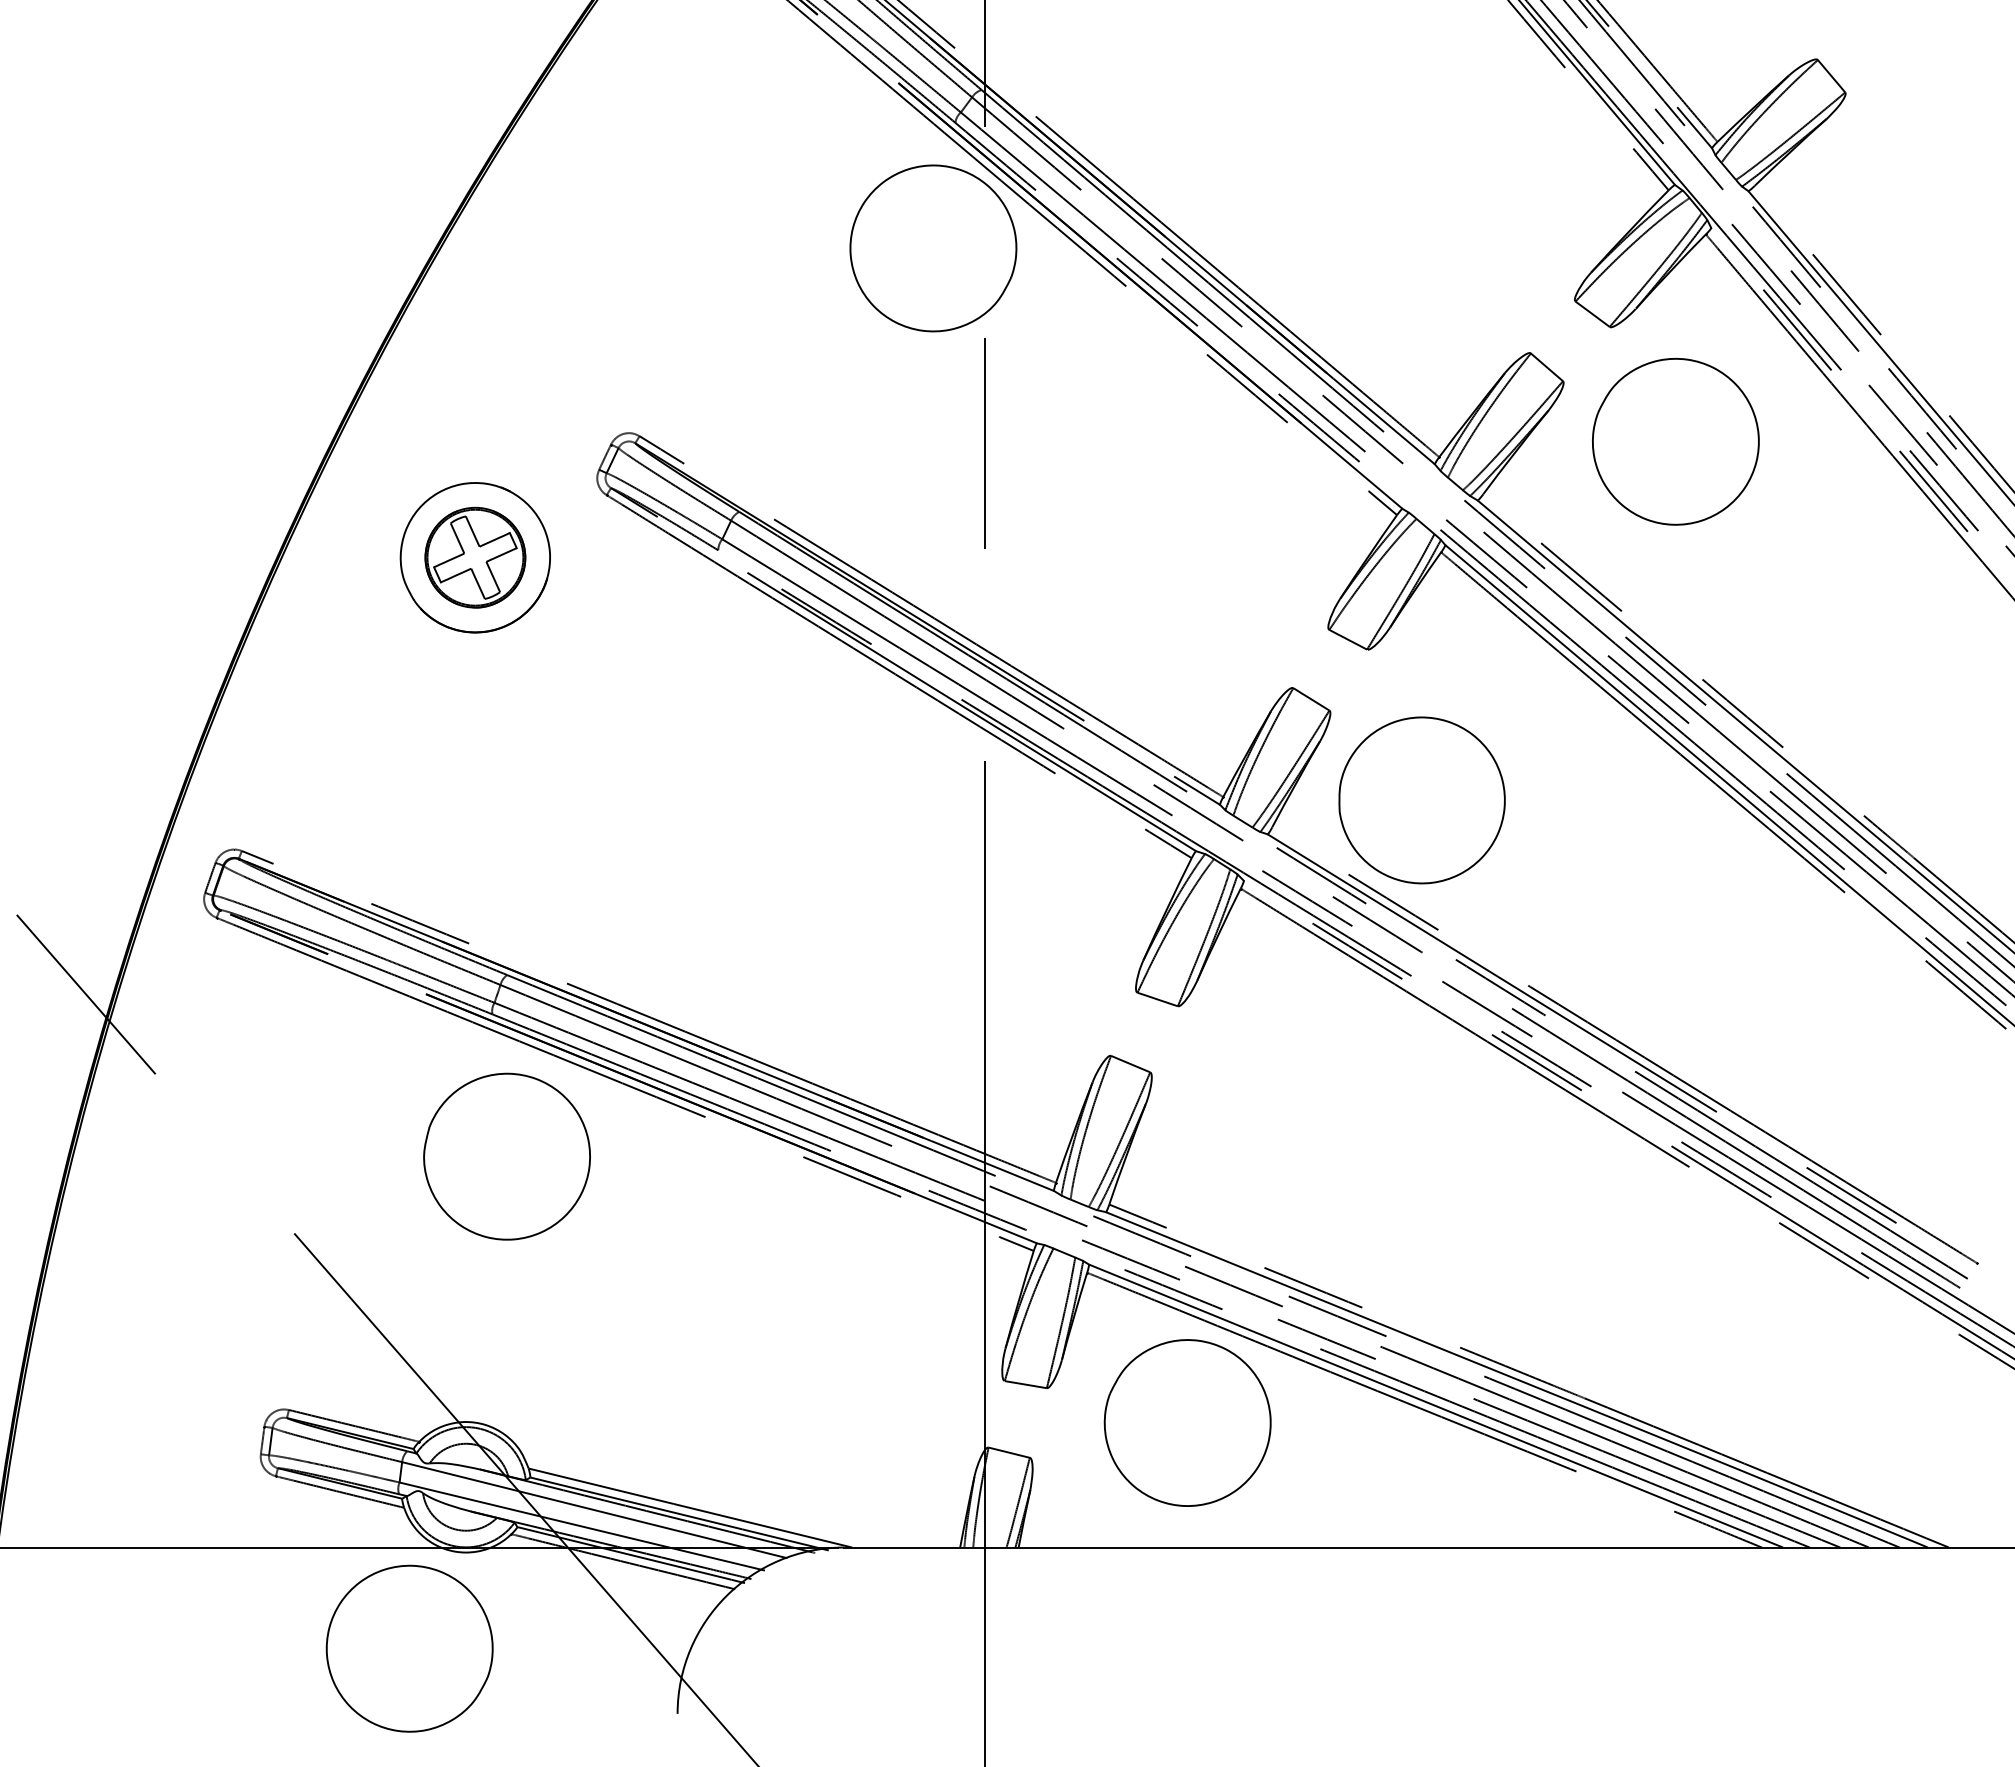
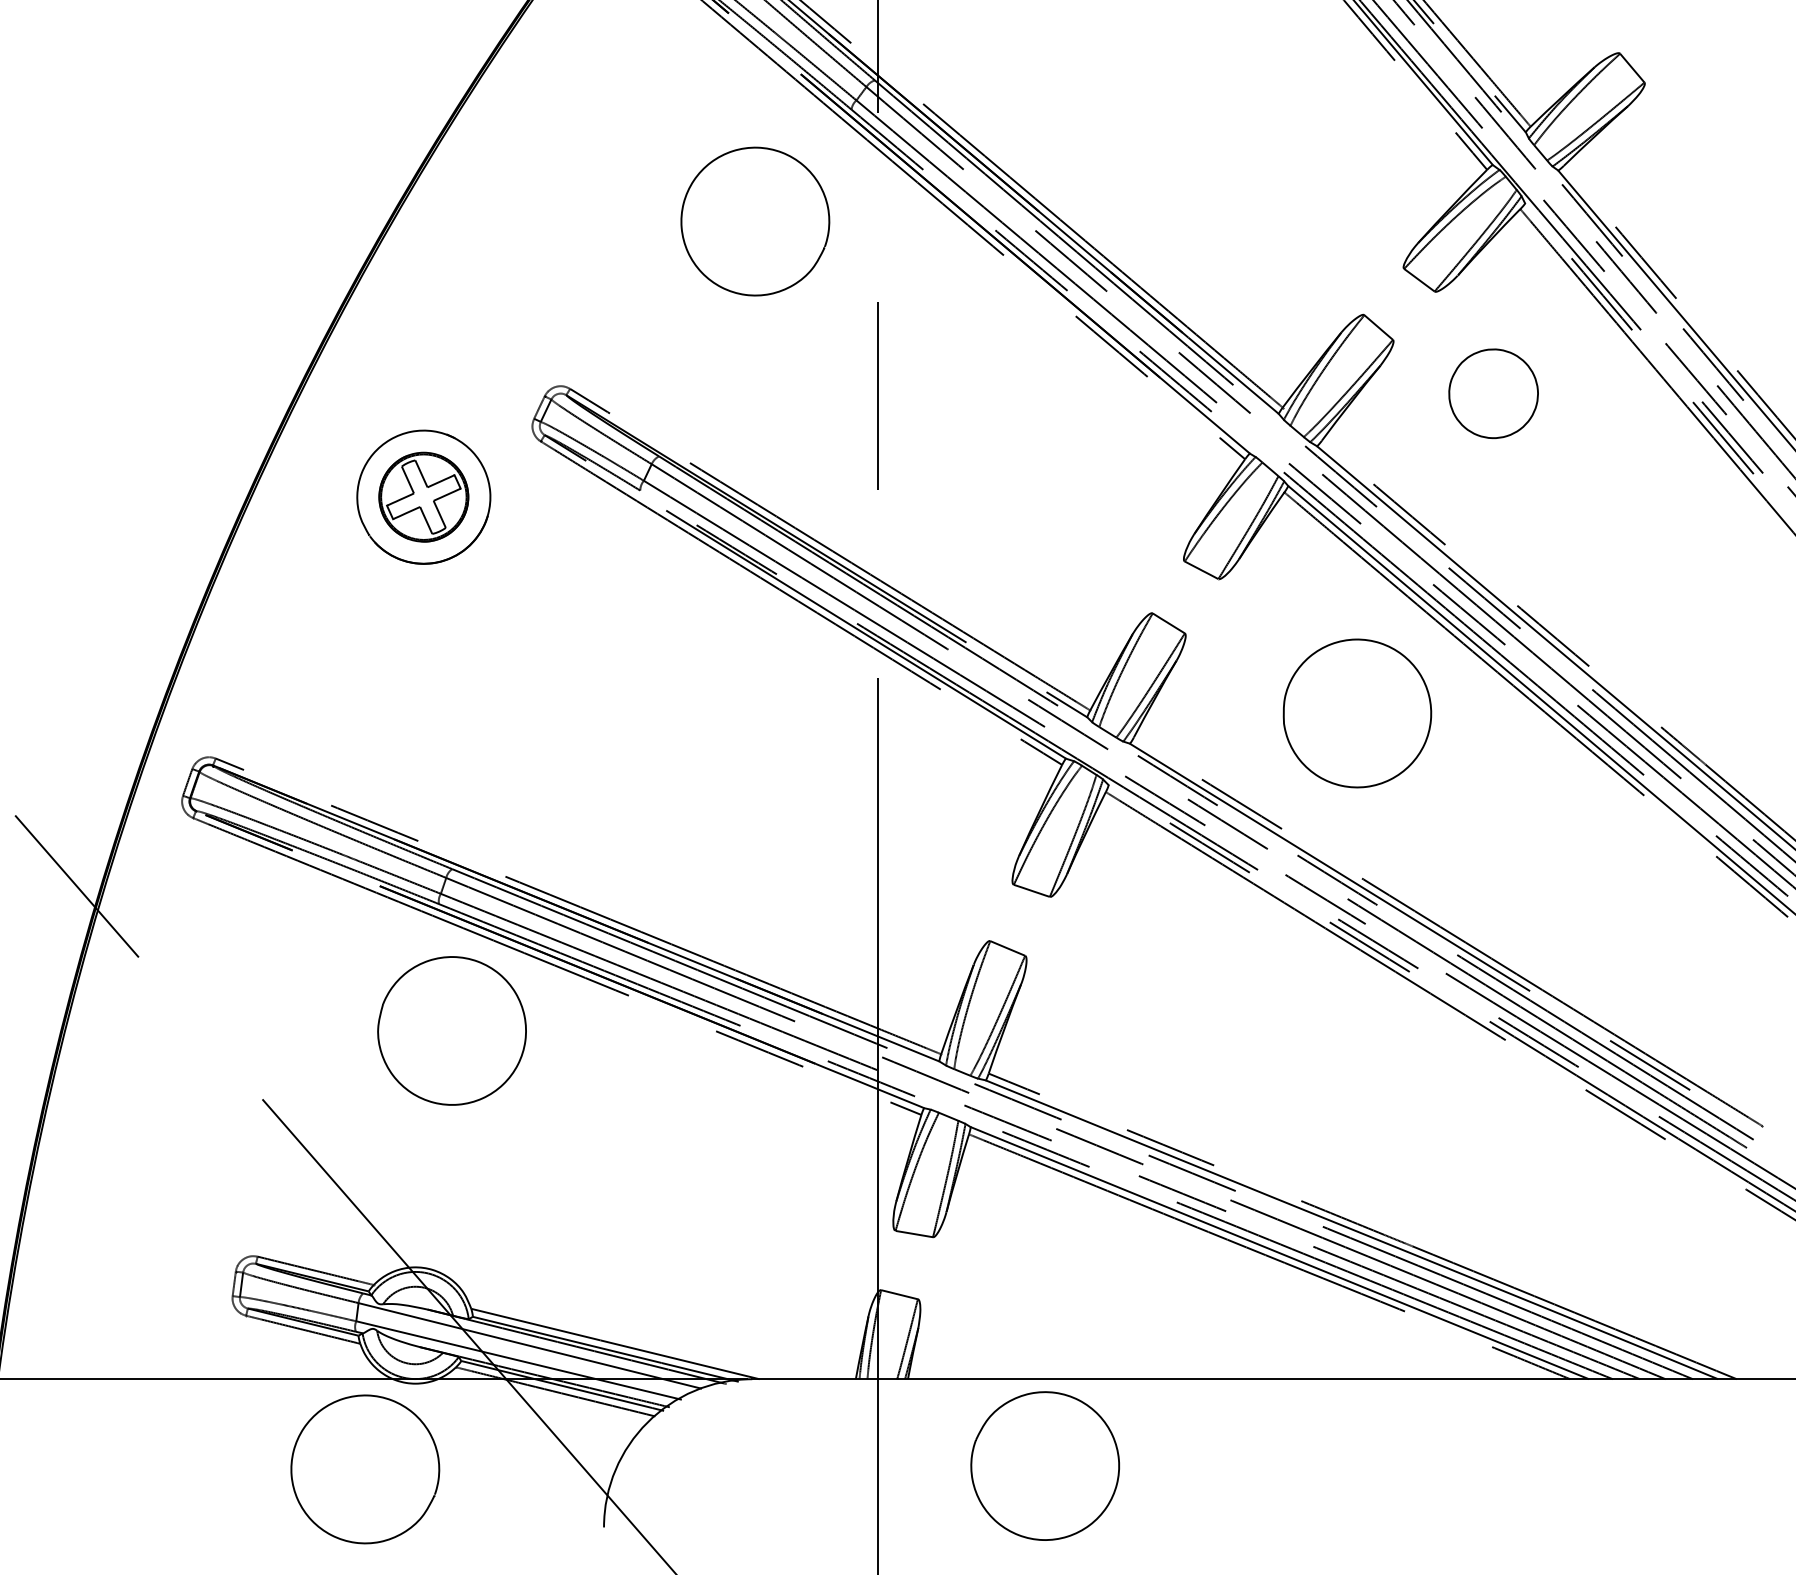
part: (933, 248) -> (755, 221), moved
part: (1675, 441) -> (1493, 393), size x0.6
part: (1421, 800) -> (1356, 713), moved
part: (1187, 1422) -> (1045, 1465), moved

